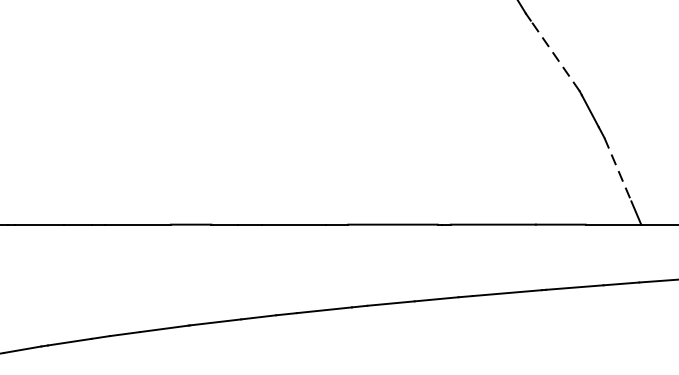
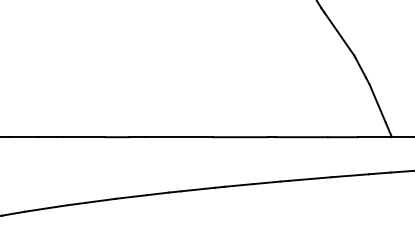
line: (555, 54) -> (339, 33), dashed -> solid
line: (617, 171) -> (377, 104), dashed -> solid

